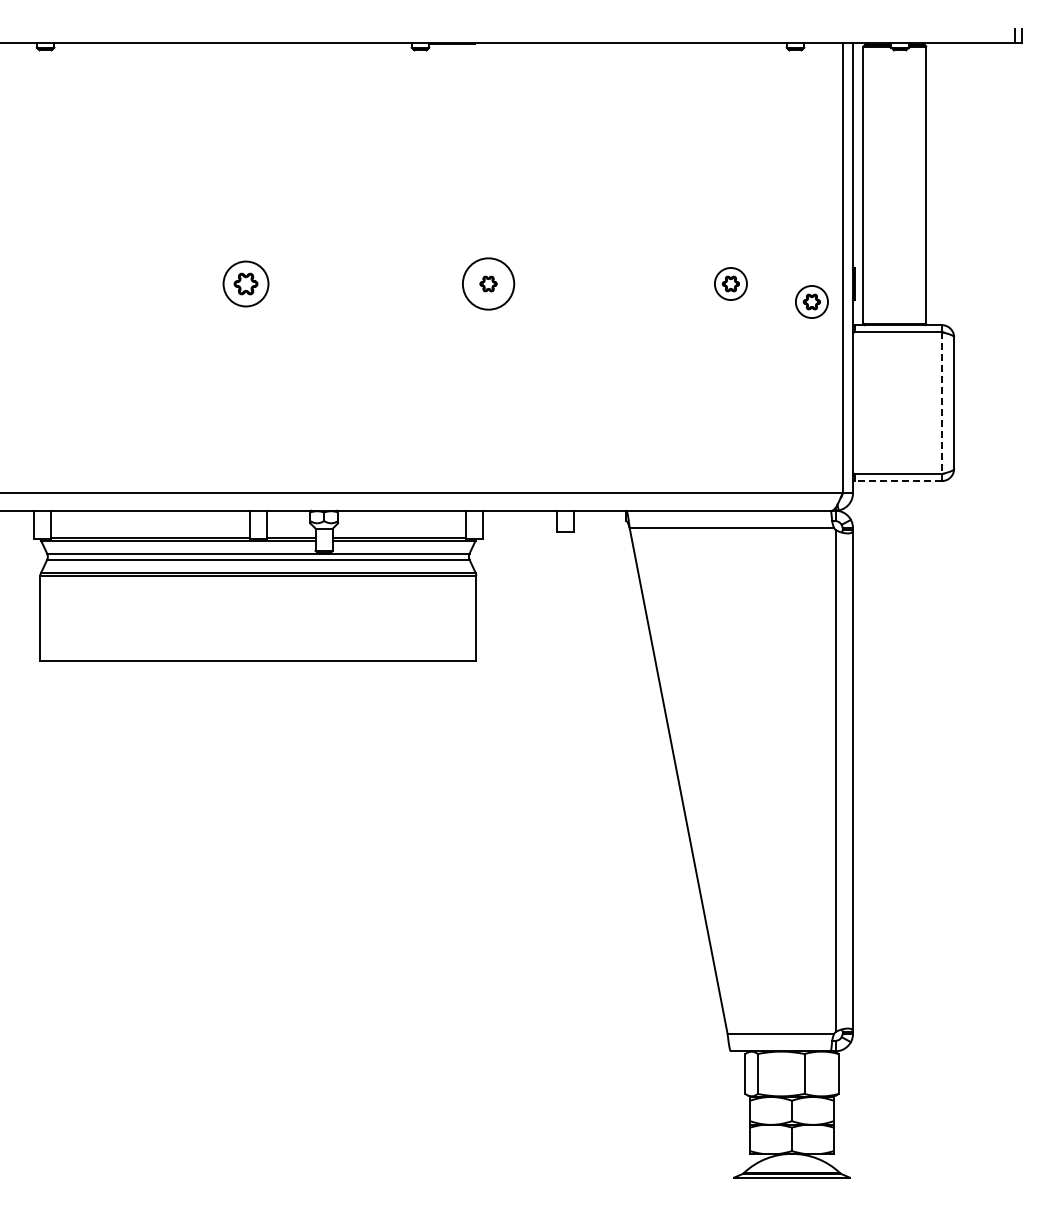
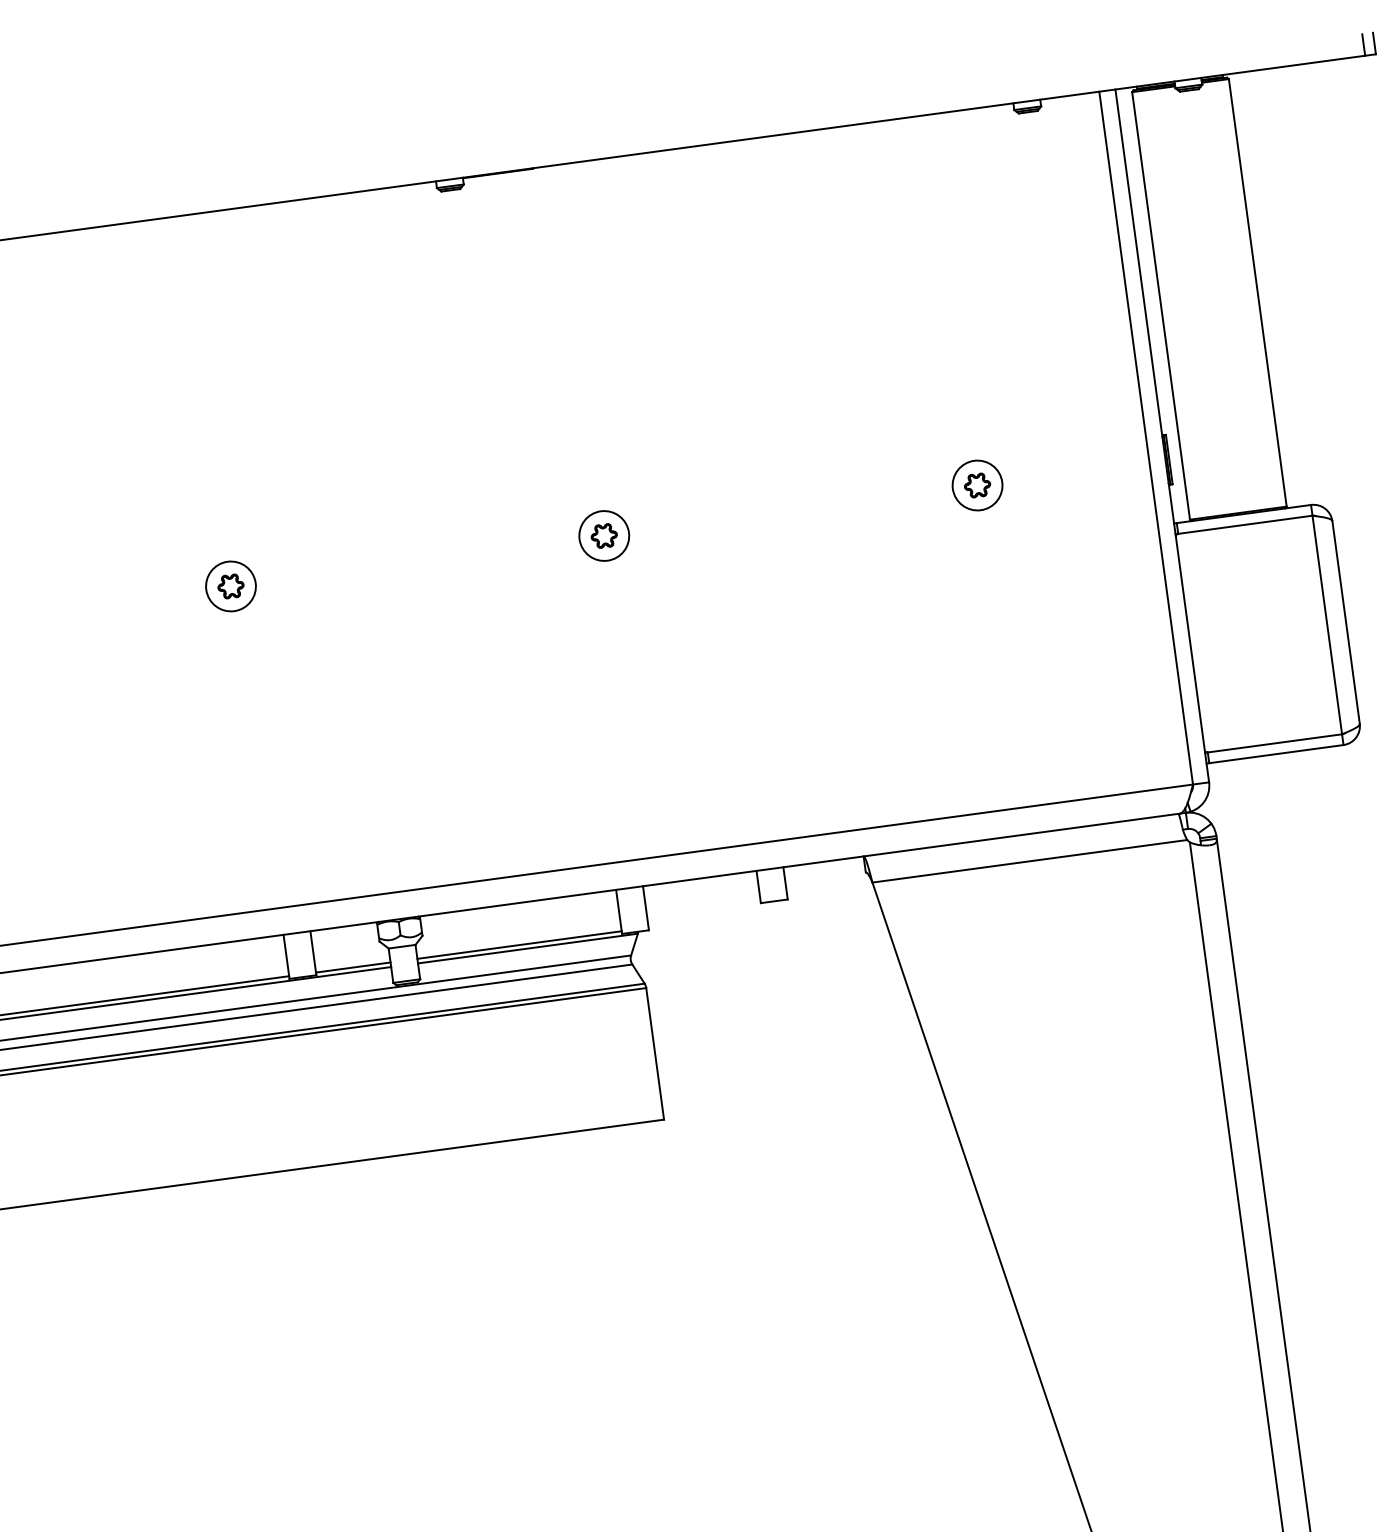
part: (246, 283) -> (231, 585), size x0.71
circle: (488, 283) -> (604, 535), size x0.62
part: (811, 301) -> (1105, 495), removed
line: (941, 403) -> (1326, 625), dashed -> solid
line: (896, 481) -> (1273, 755), dashed -> solid

